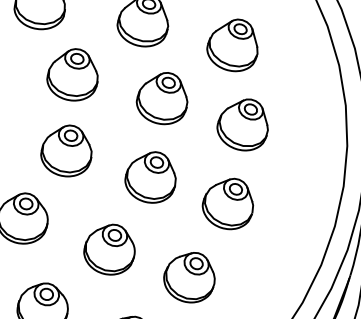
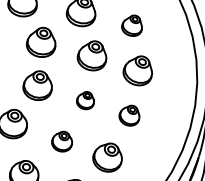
part: (231, 45) -> (131, 25), size x0.7
part: (150, 177) -> (85, 100), size x0.6
part: (228, 203) -> (129, 115), size x0.7
part: (108, 249) -> (61, 141), size x0.7

